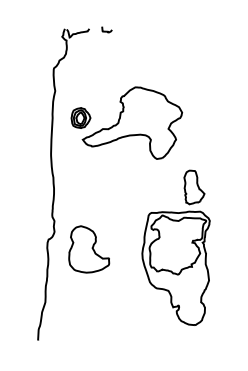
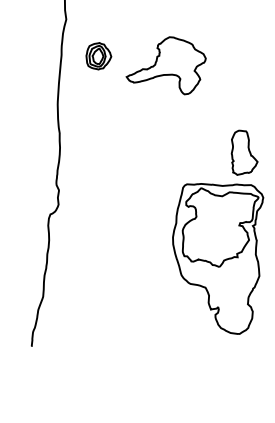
part: (132, 122) -> (166, 64), size x0.6
part: (89, 249) -> (103, 229), removed

